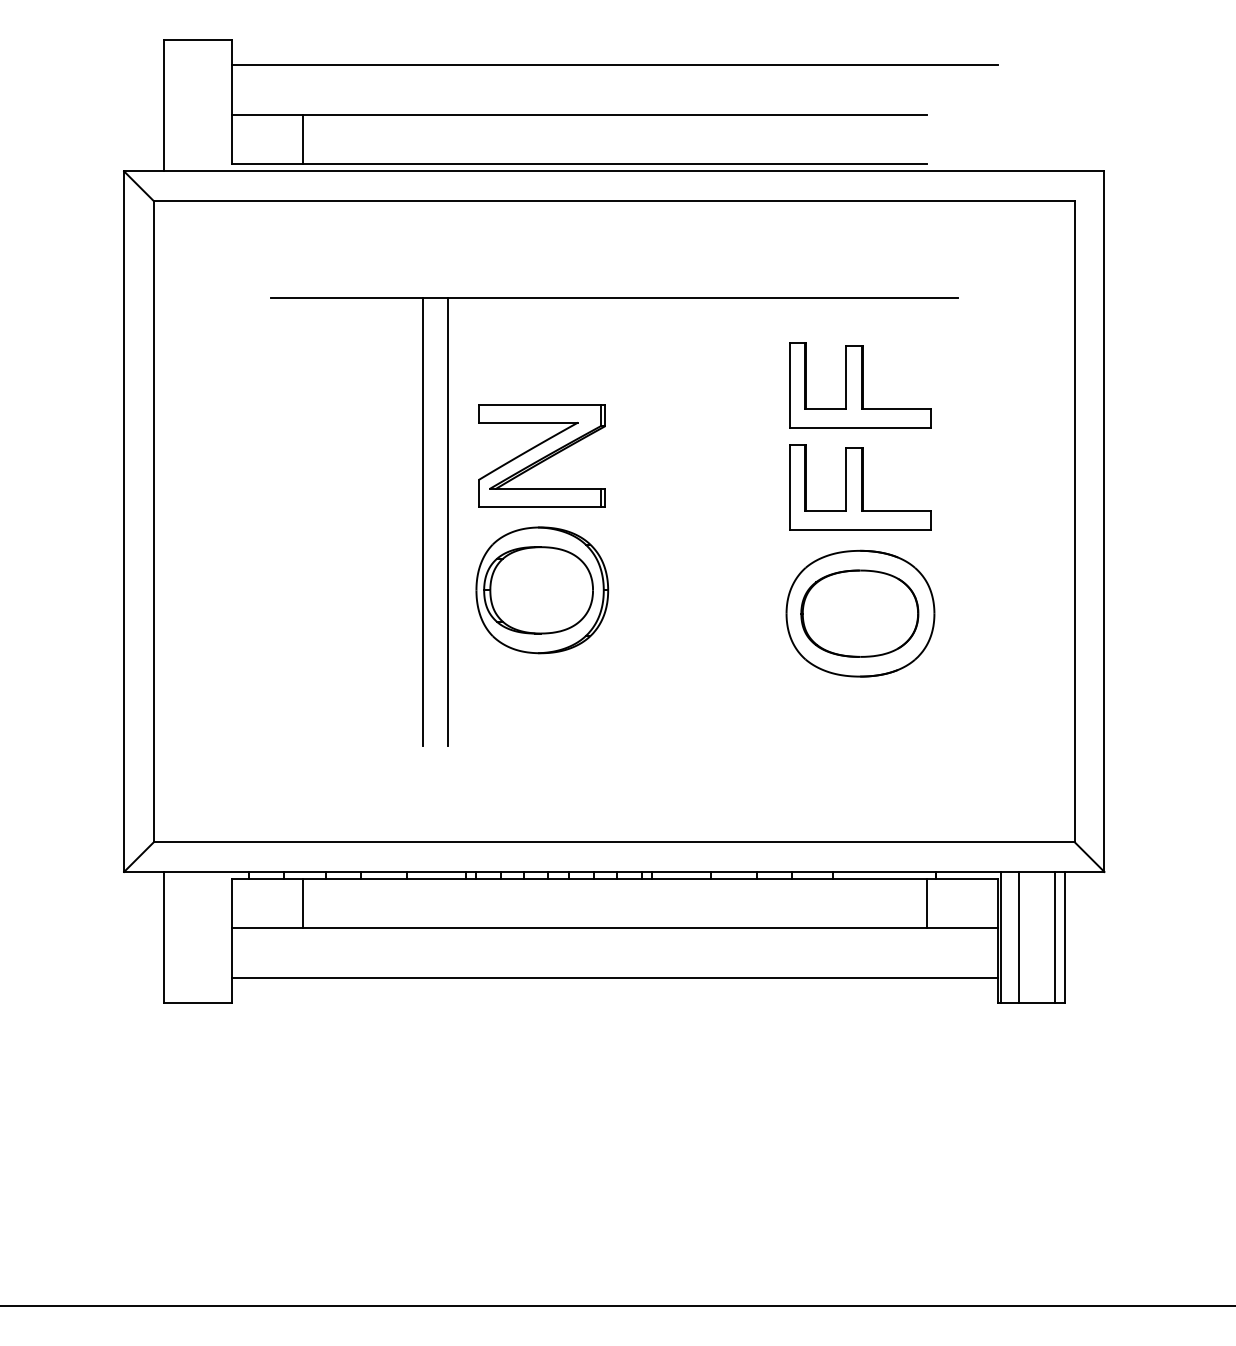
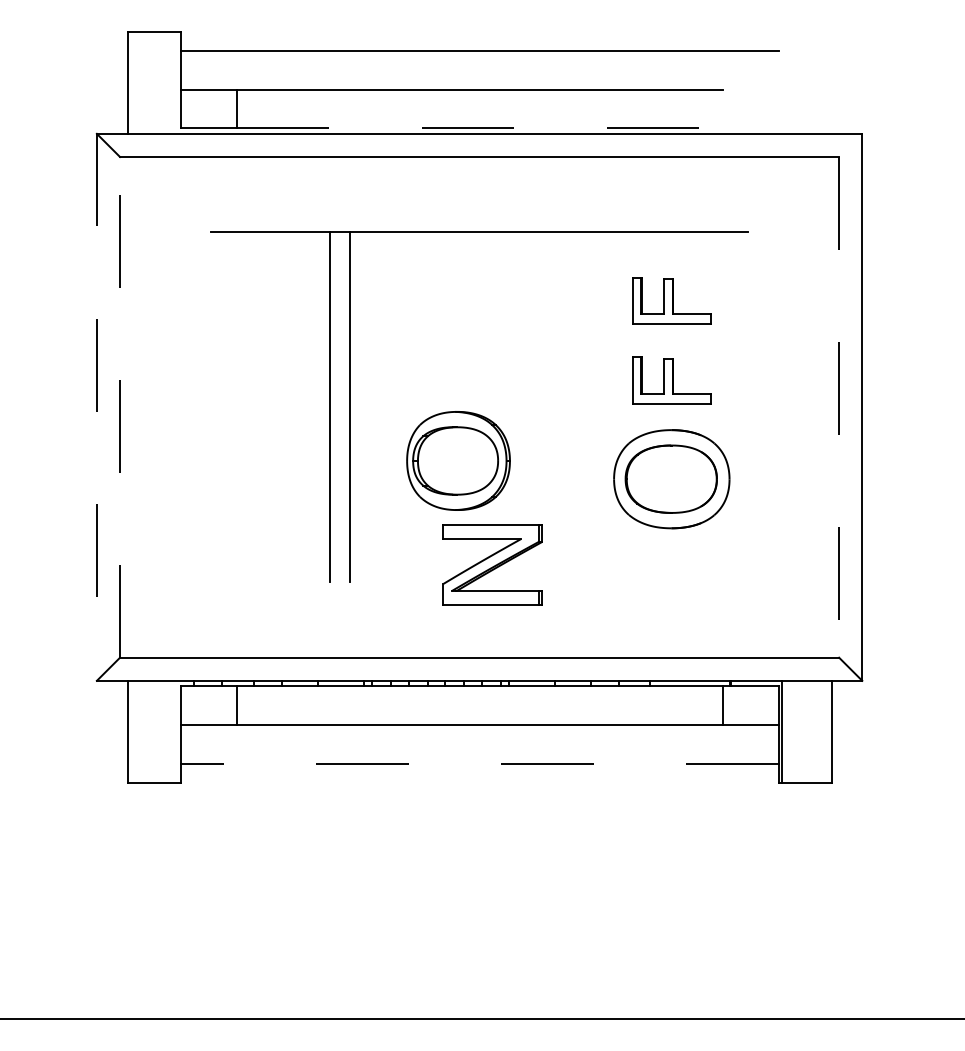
line: (614, 164) -> (479, 128), solid -> dashed
part: (860, 385) -> (671, 301), size x0.7
part: (541, 455) -> (492, 564), moved
part: (860, 487) -> (671, 380), size x0.7
line: (153, 521) -> (119, 407), solid -> dashed
line: (1074, 521) -> (838, 407), solid -> dashed
line: (124, 522) -> (97, 408), solid -> dashed
part: (542, 590) -> (458, 461), moved
line: (1019, 936) -> (795, 731), removed
line: (1054, 936) -> (823, 731), removed
line: (614, 977) -> (479, 763), solid -> dashed

